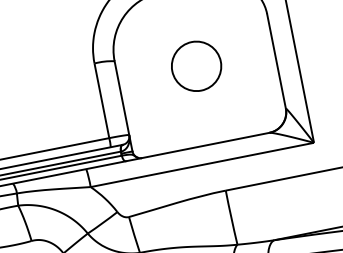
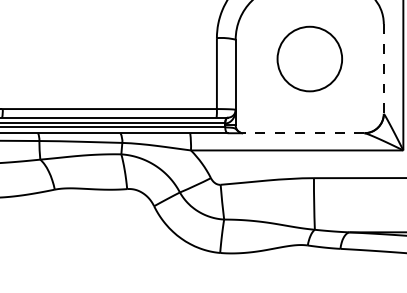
line: (276, 60) -> (383, 68), solid -> dashed
circle: (196, 66) -> (309, 59), size x1.4
line: (205, 145) -> (303, 133), solid -> dashed

